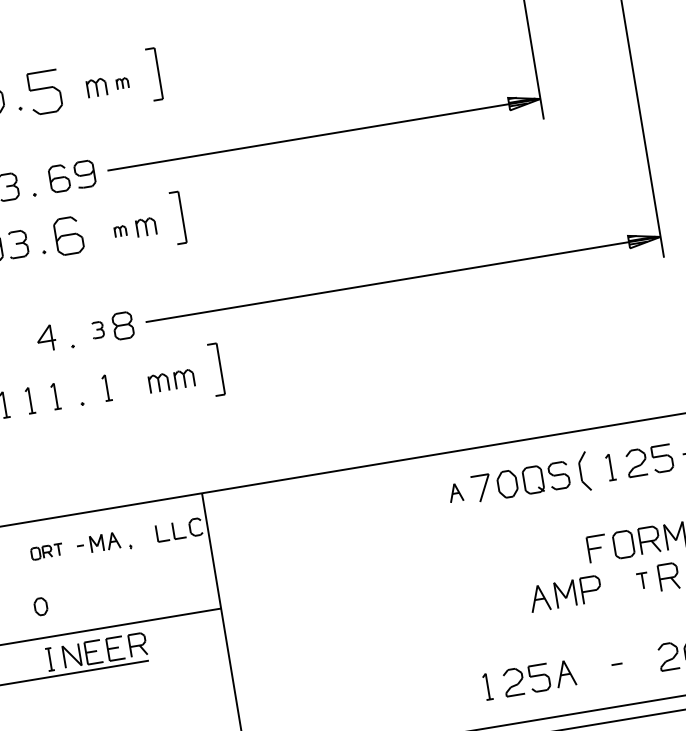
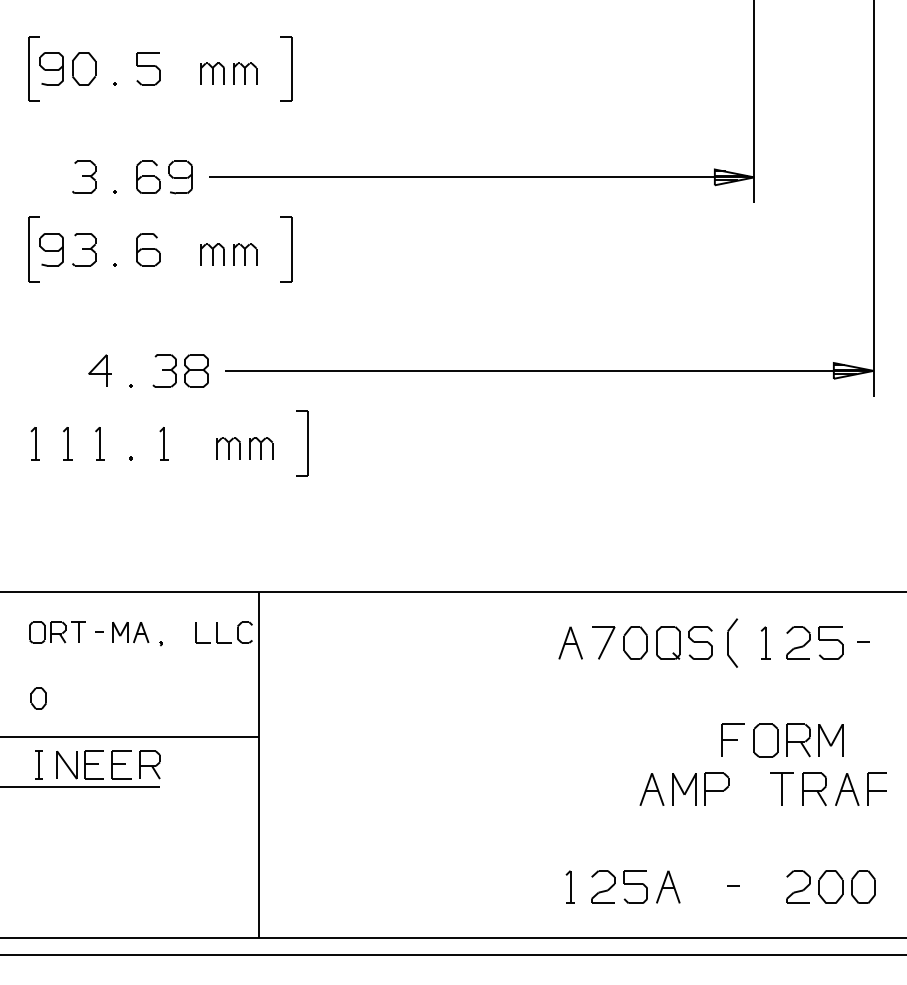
part: (122, 83) -> (245, 73), size x1.67
part: (45, 92) -> (148, 68), size x0.62
part: (120, 231) -> (212, 254), size x1.67
part: (68, 235) -> (148, 249), size x0.71
part: (97, 329) -> (164, 370), size x1.67
part: (455, 492) -> (570, 642), size x1.43
part: (47, 551) -> (57, 632), size x1.43
part: (642, 580) -> (781, 788), size x1.67

